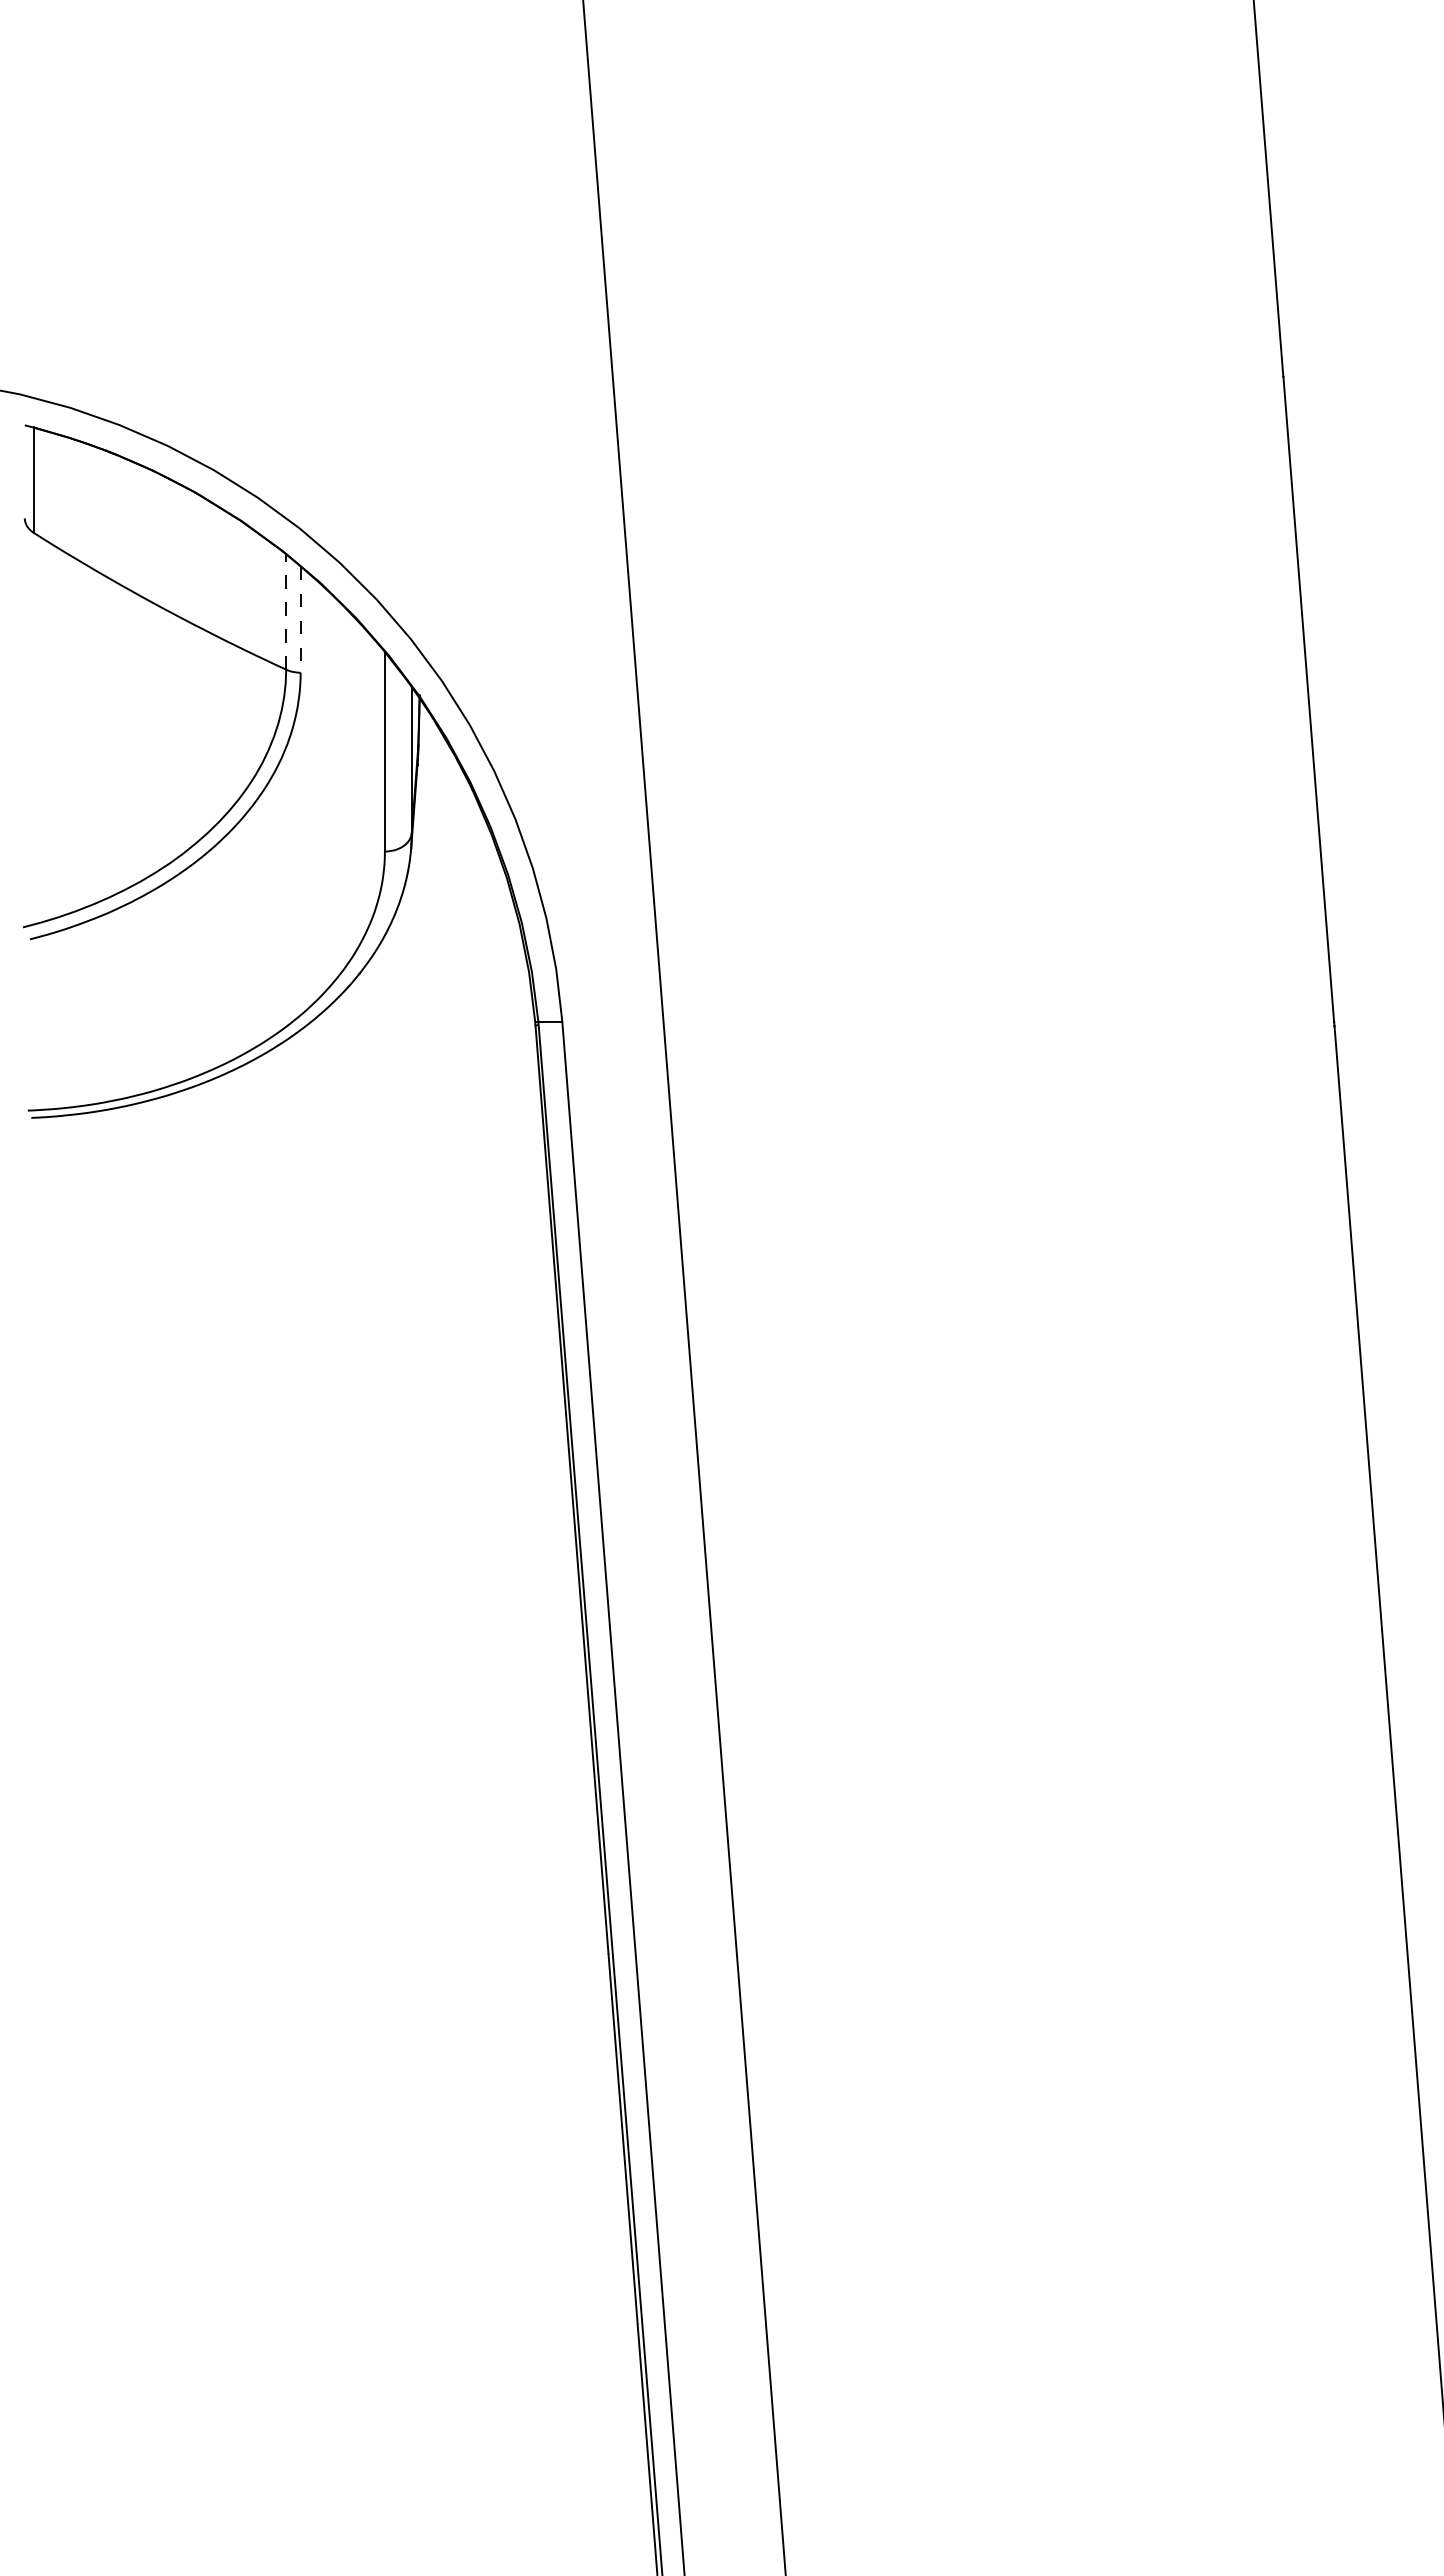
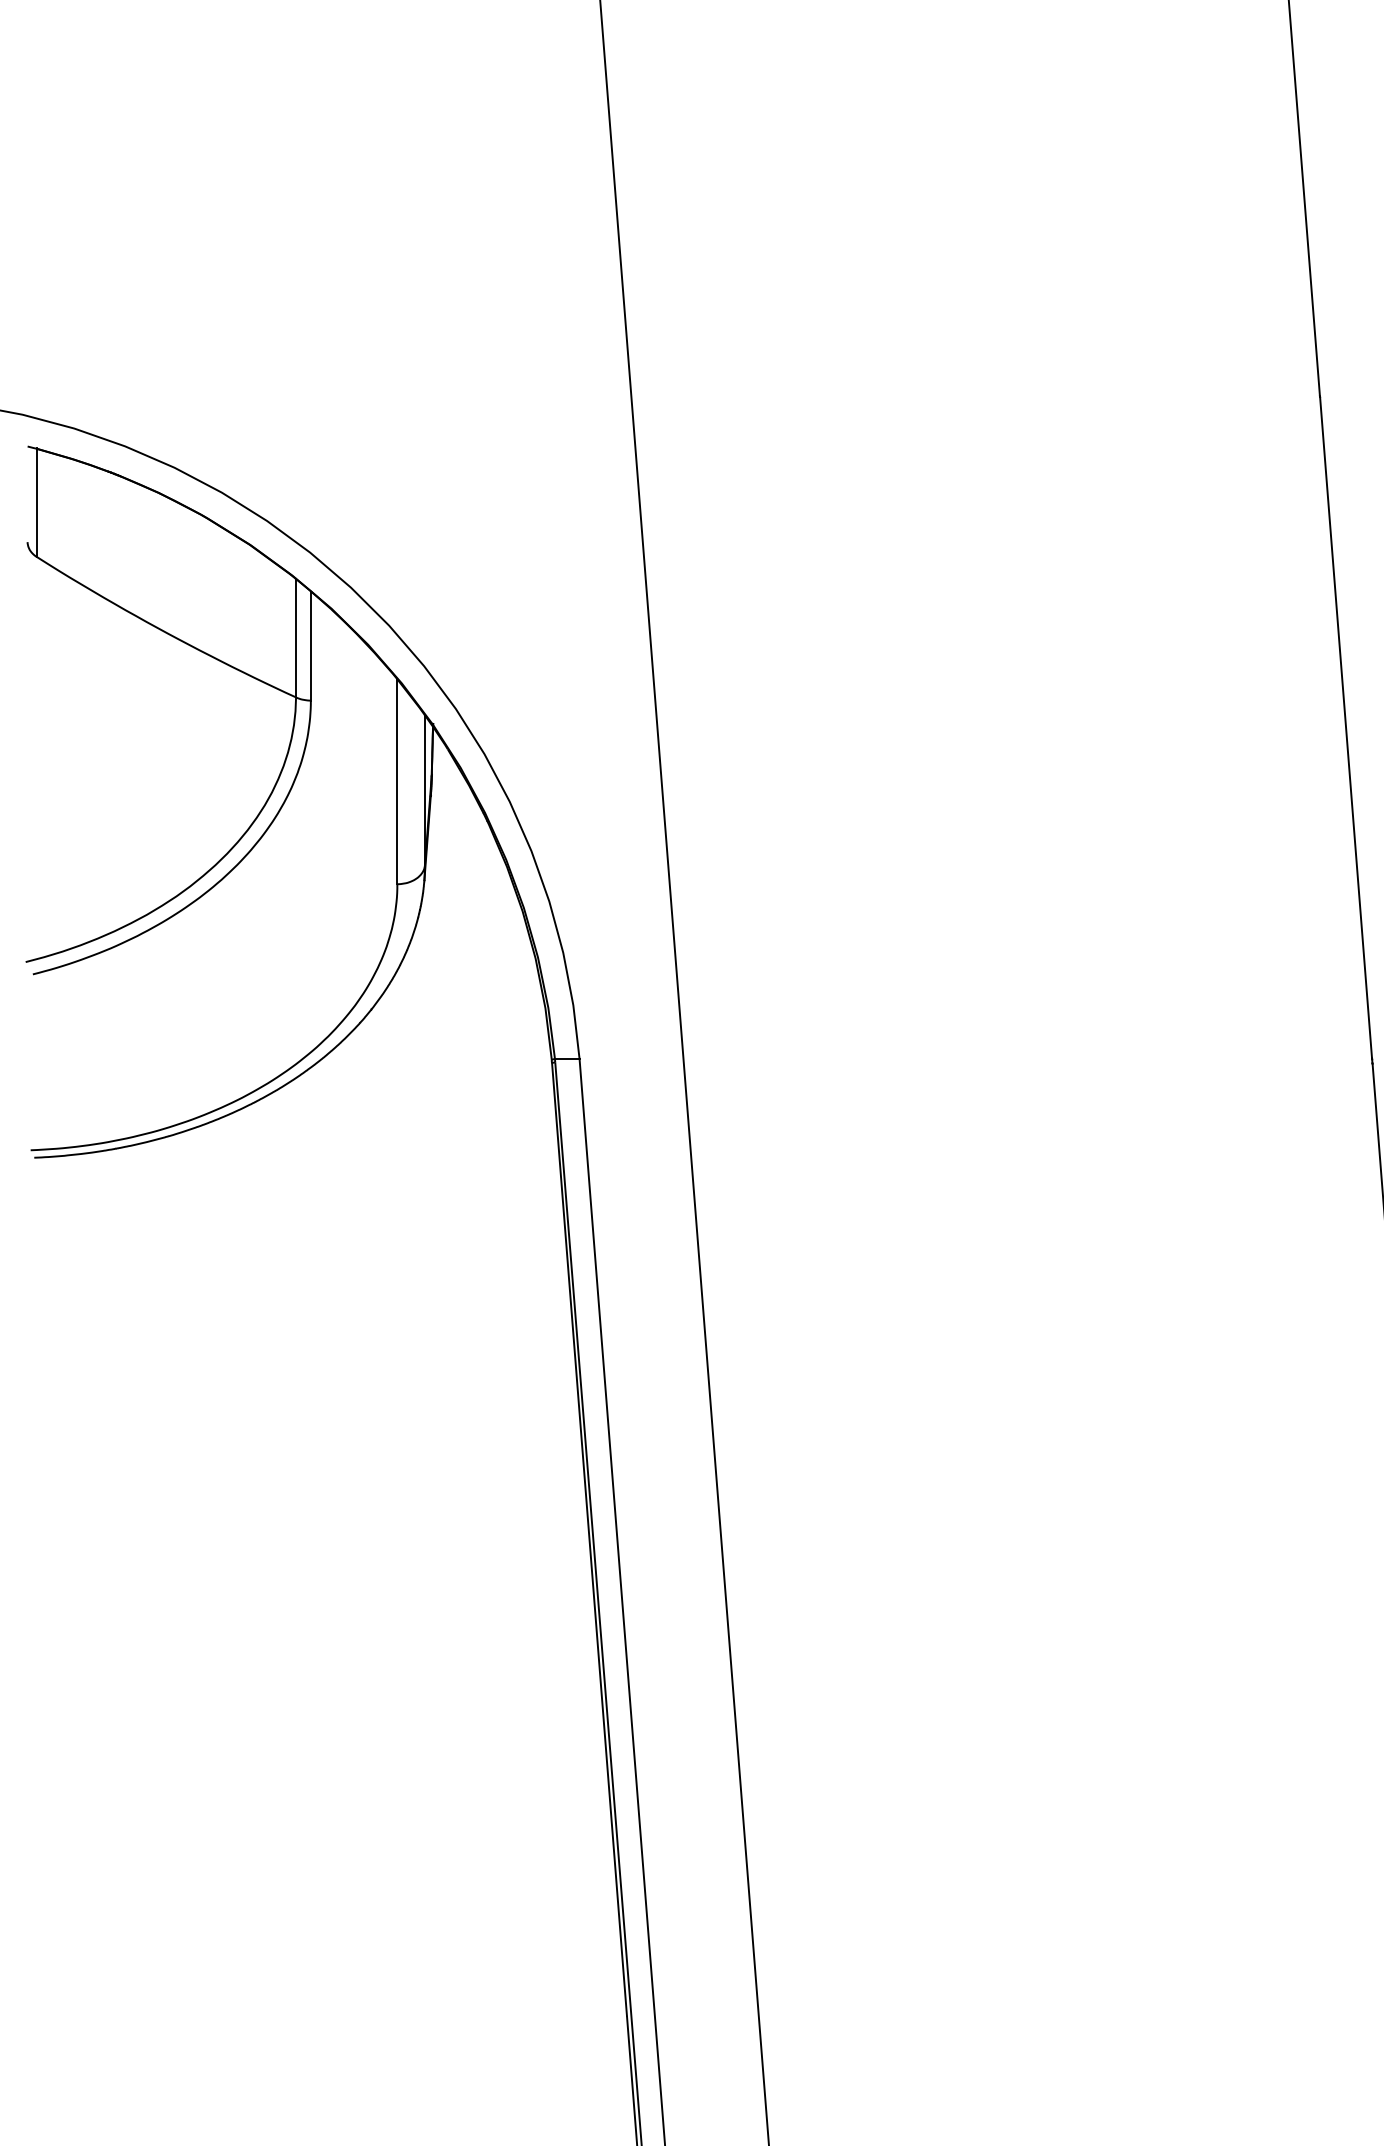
line: (286, 612) -> (296, 638), dashed -> solid
line: (300, 619) -> (310, 645), dashed -> solid

